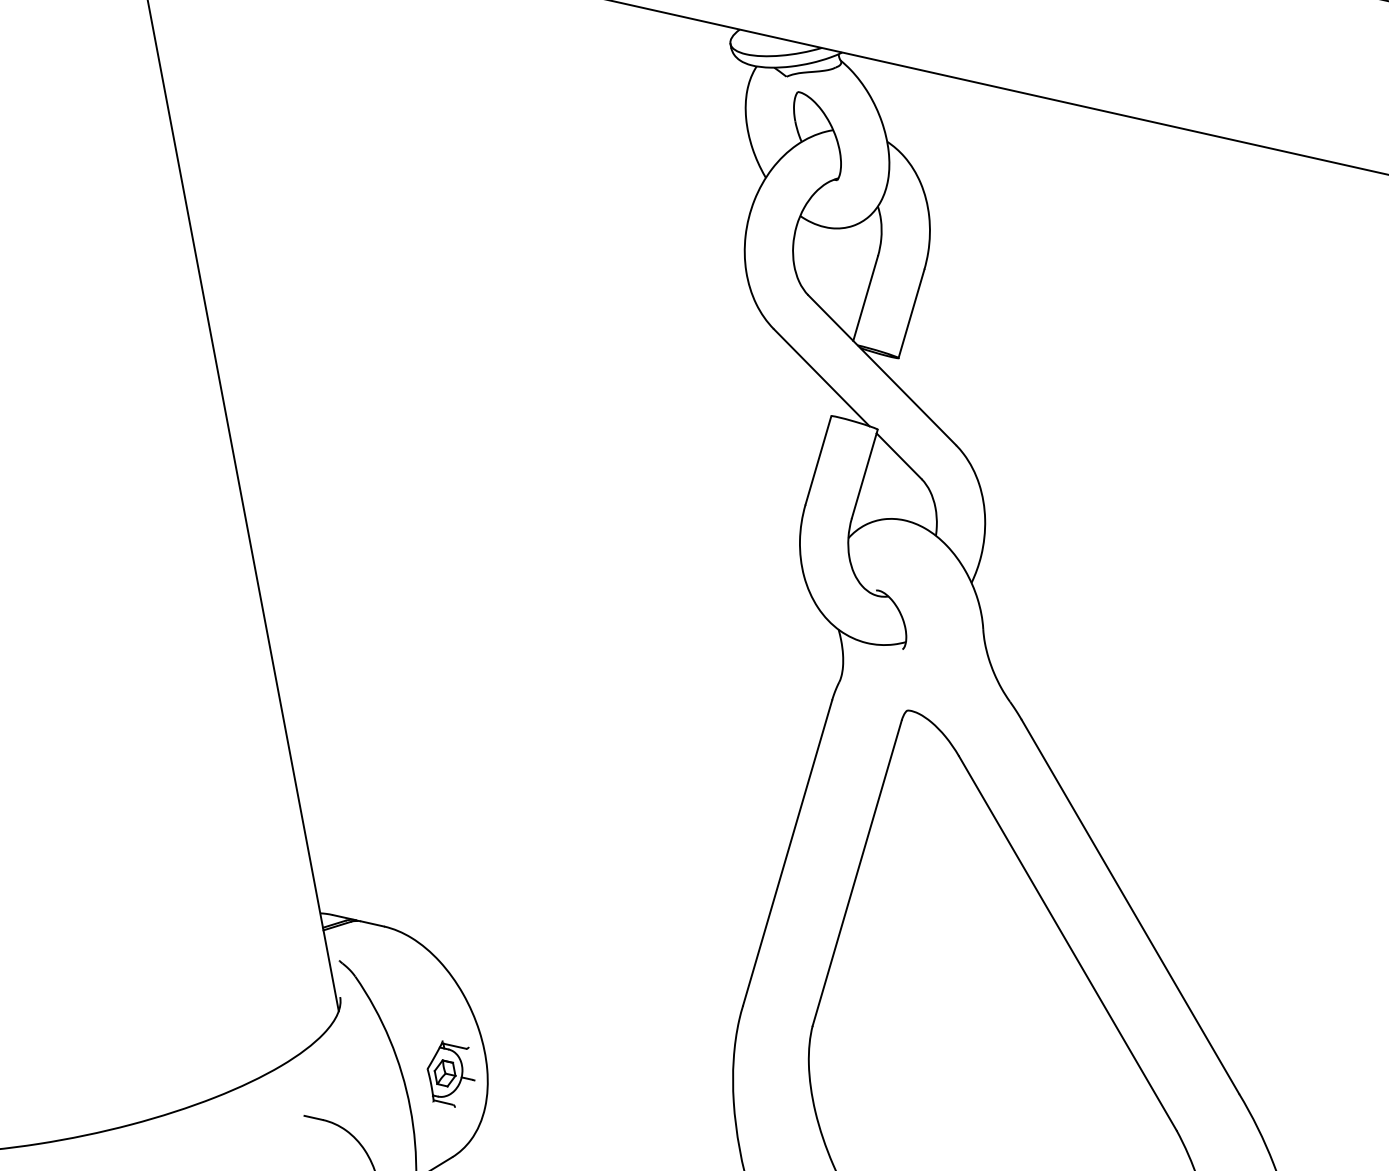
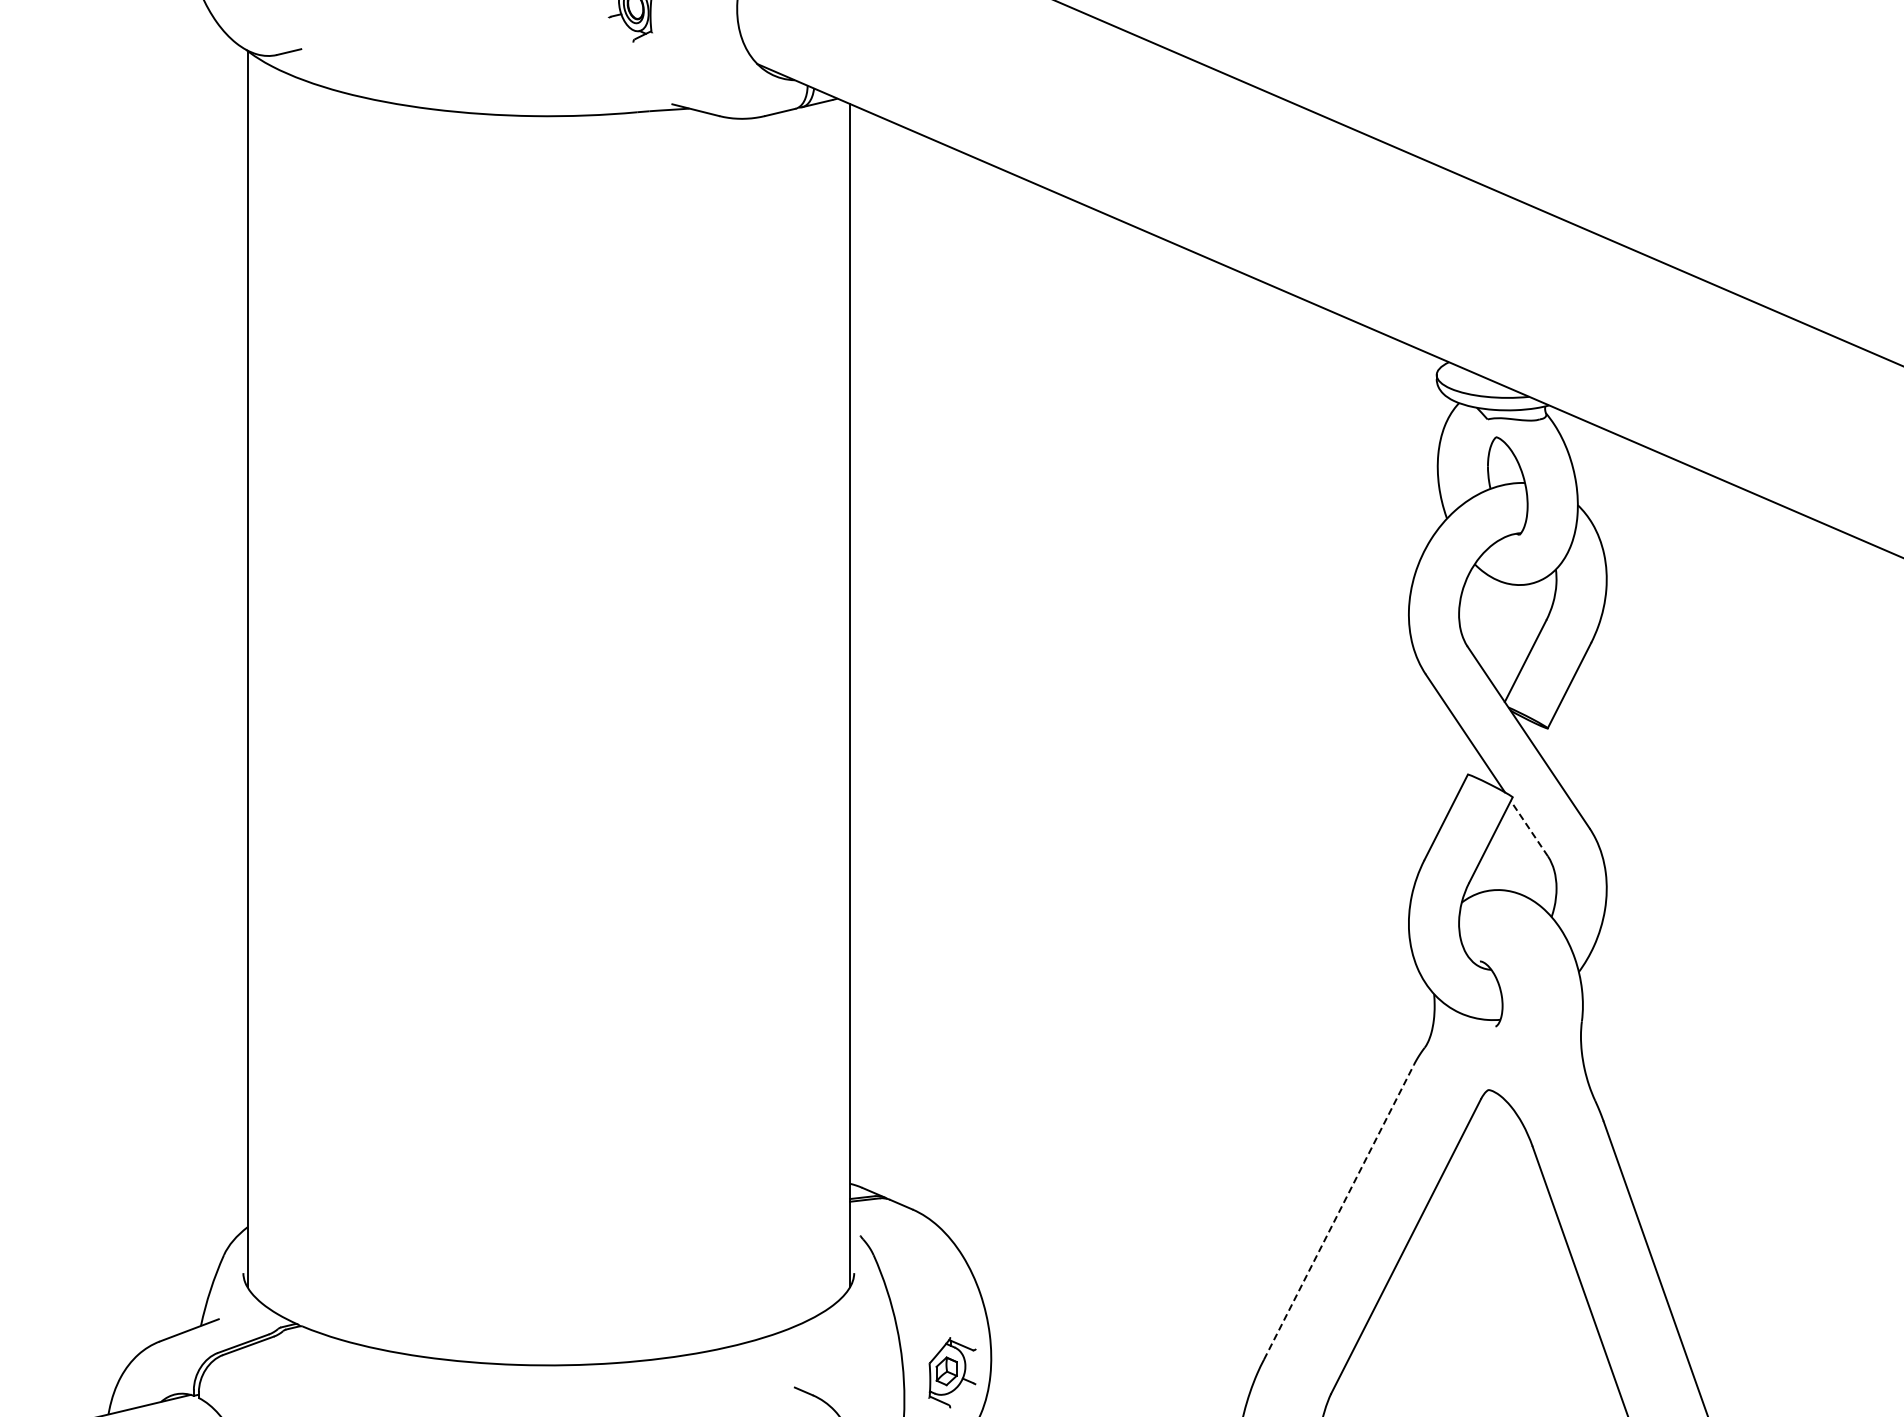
line: (899, 456) -> (1529, 828), solid -> dashed
line: (788, 852) -> (1339, 1211), solid -> dashed

